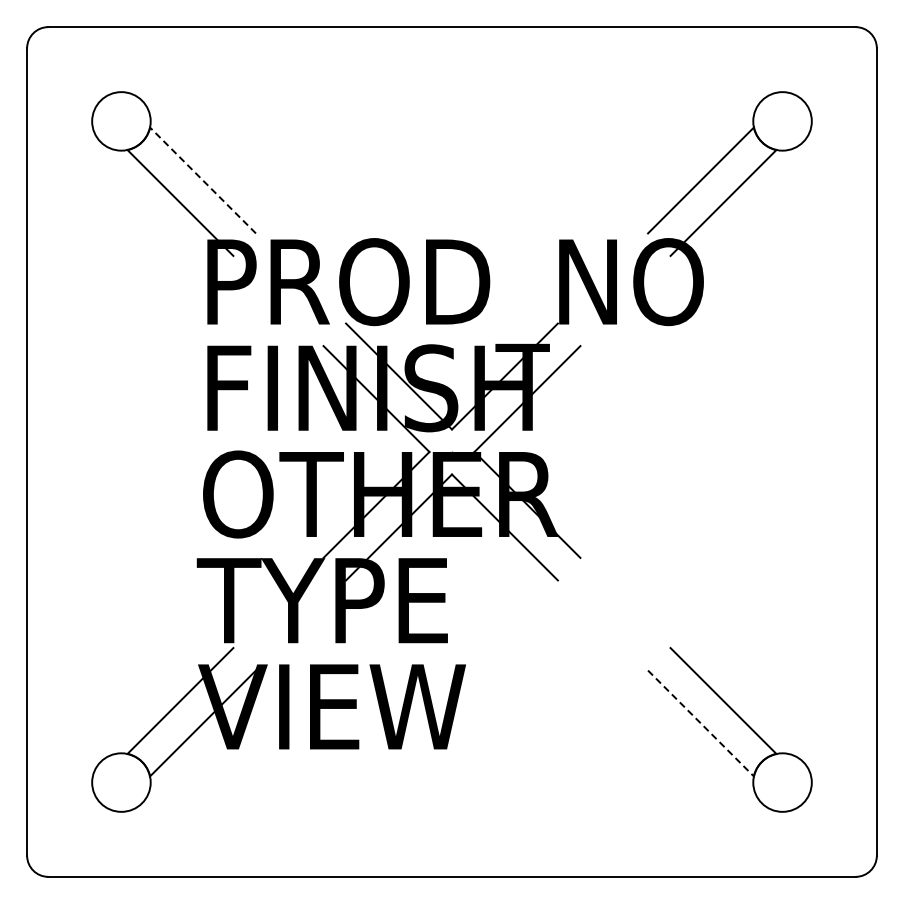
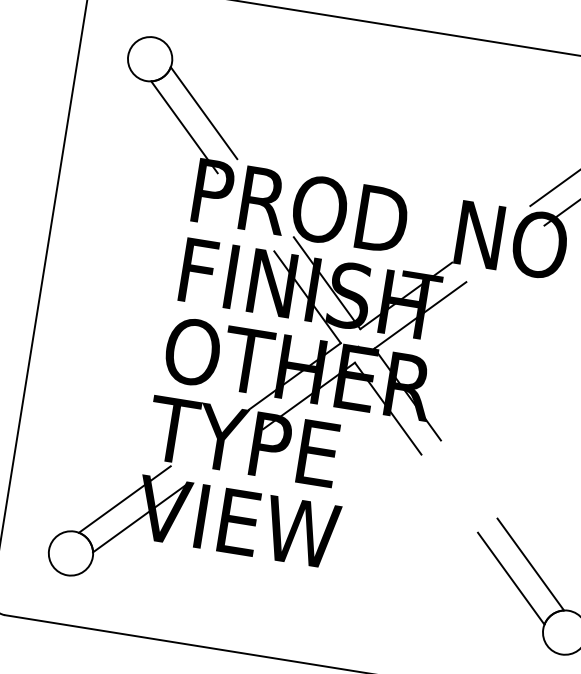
line: (202, 180) -> (203, 113), dashed -> solid
line: (700, 723) -> (510, 578), dashed -> solid

